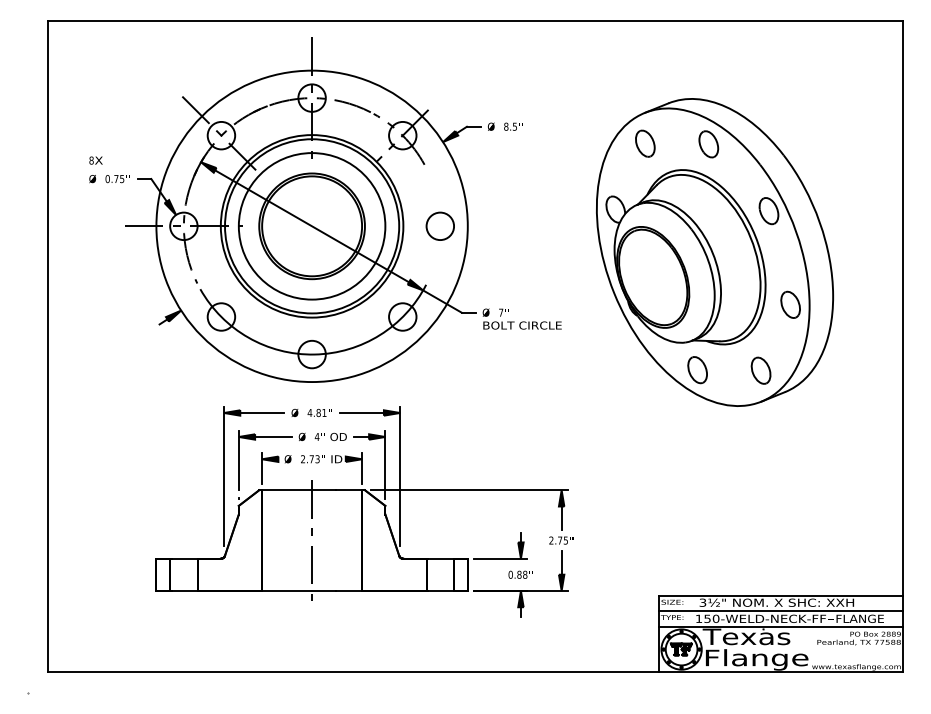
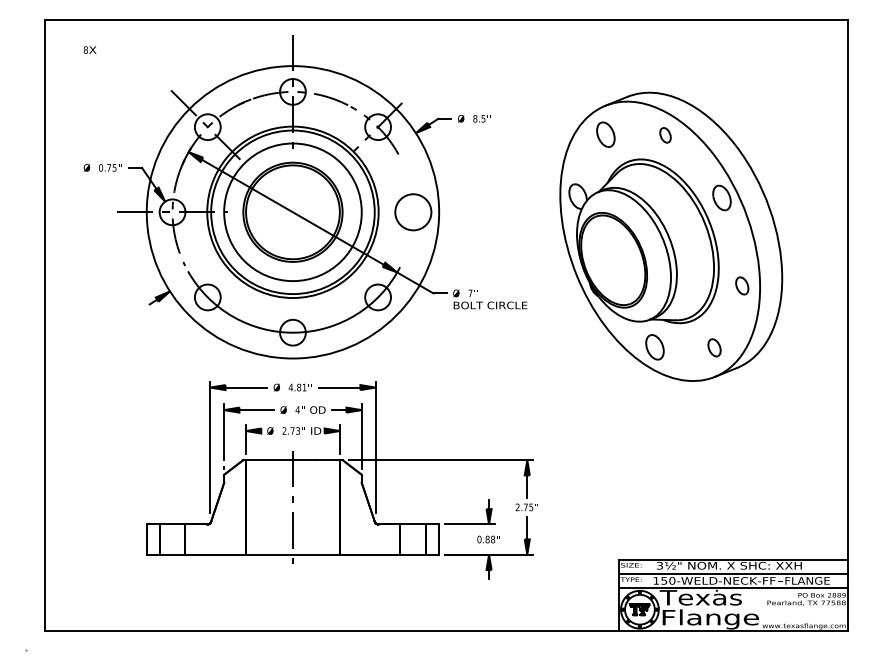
part: (708, 144) -> (665, 135), size x0.6
text: (95, 160) -> (89, 50), moved
circle: (440, 226) -> (413, 212), size x1.4
part: (790, 304) -> (742, 285), size x0.7
part: (760, 370) -> (714, 347), size x0.7

